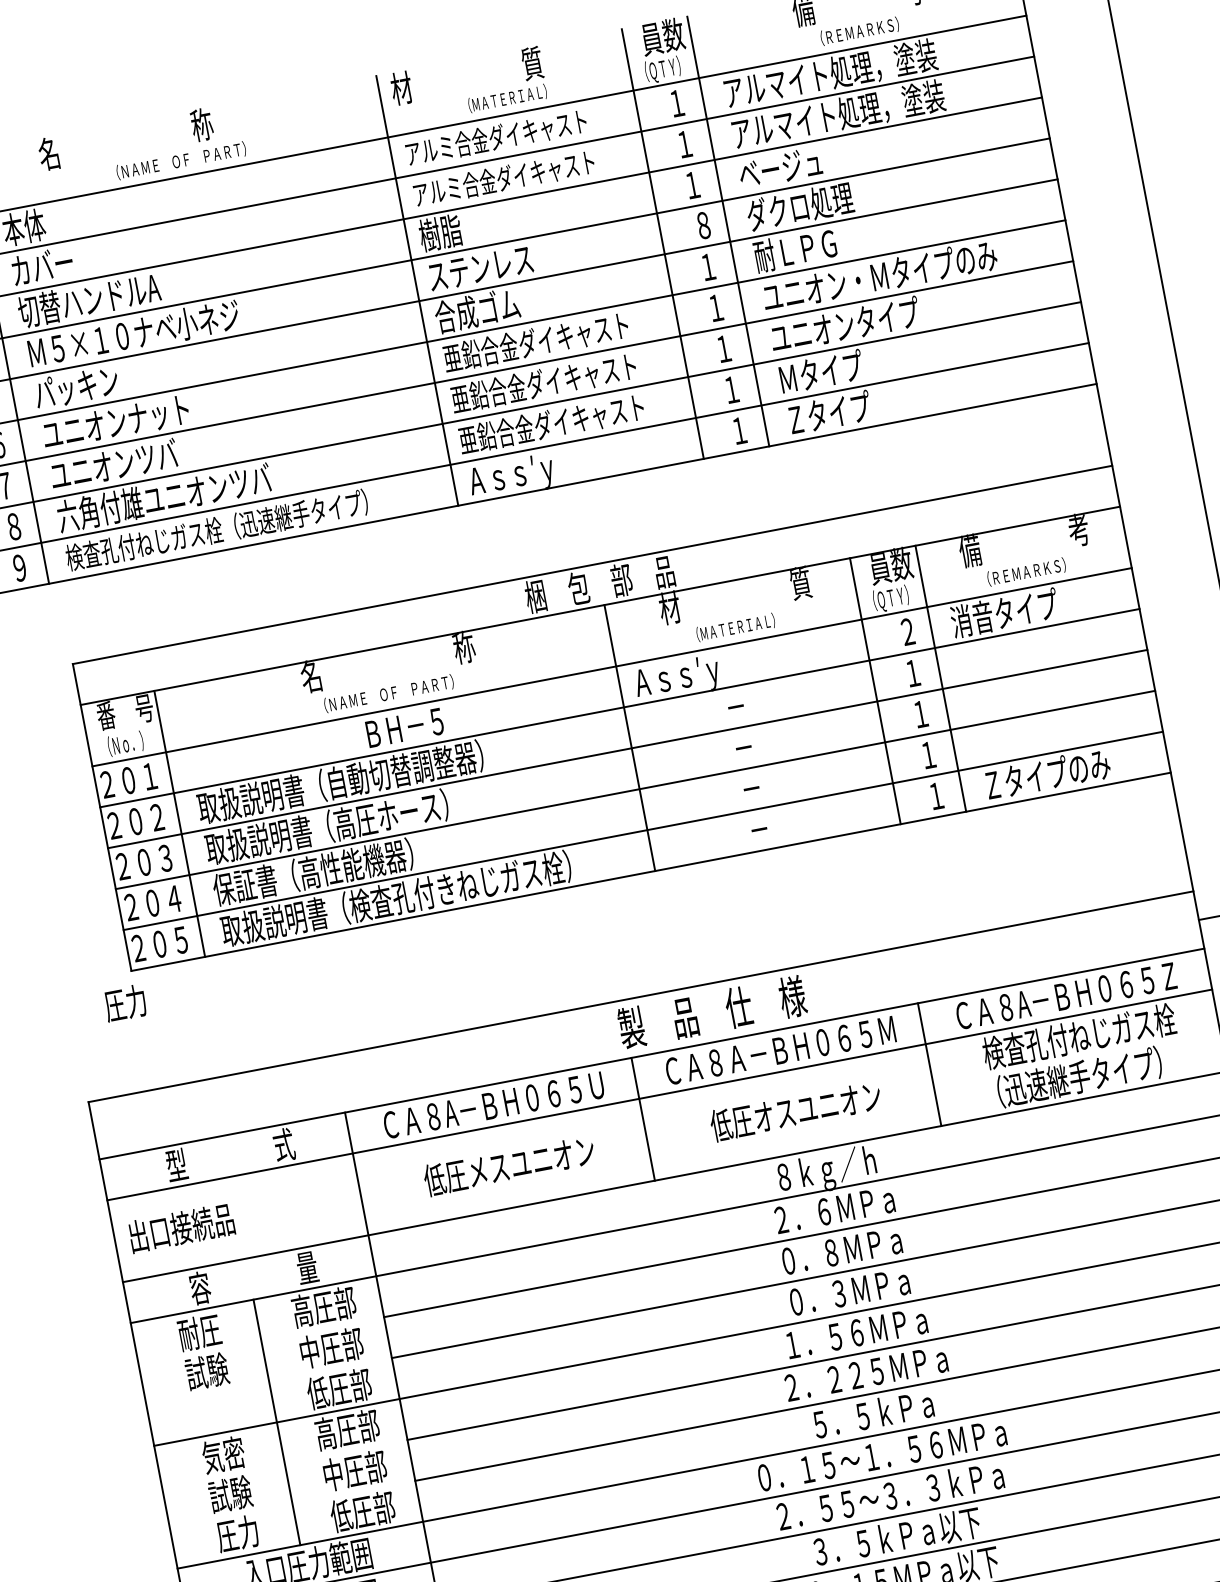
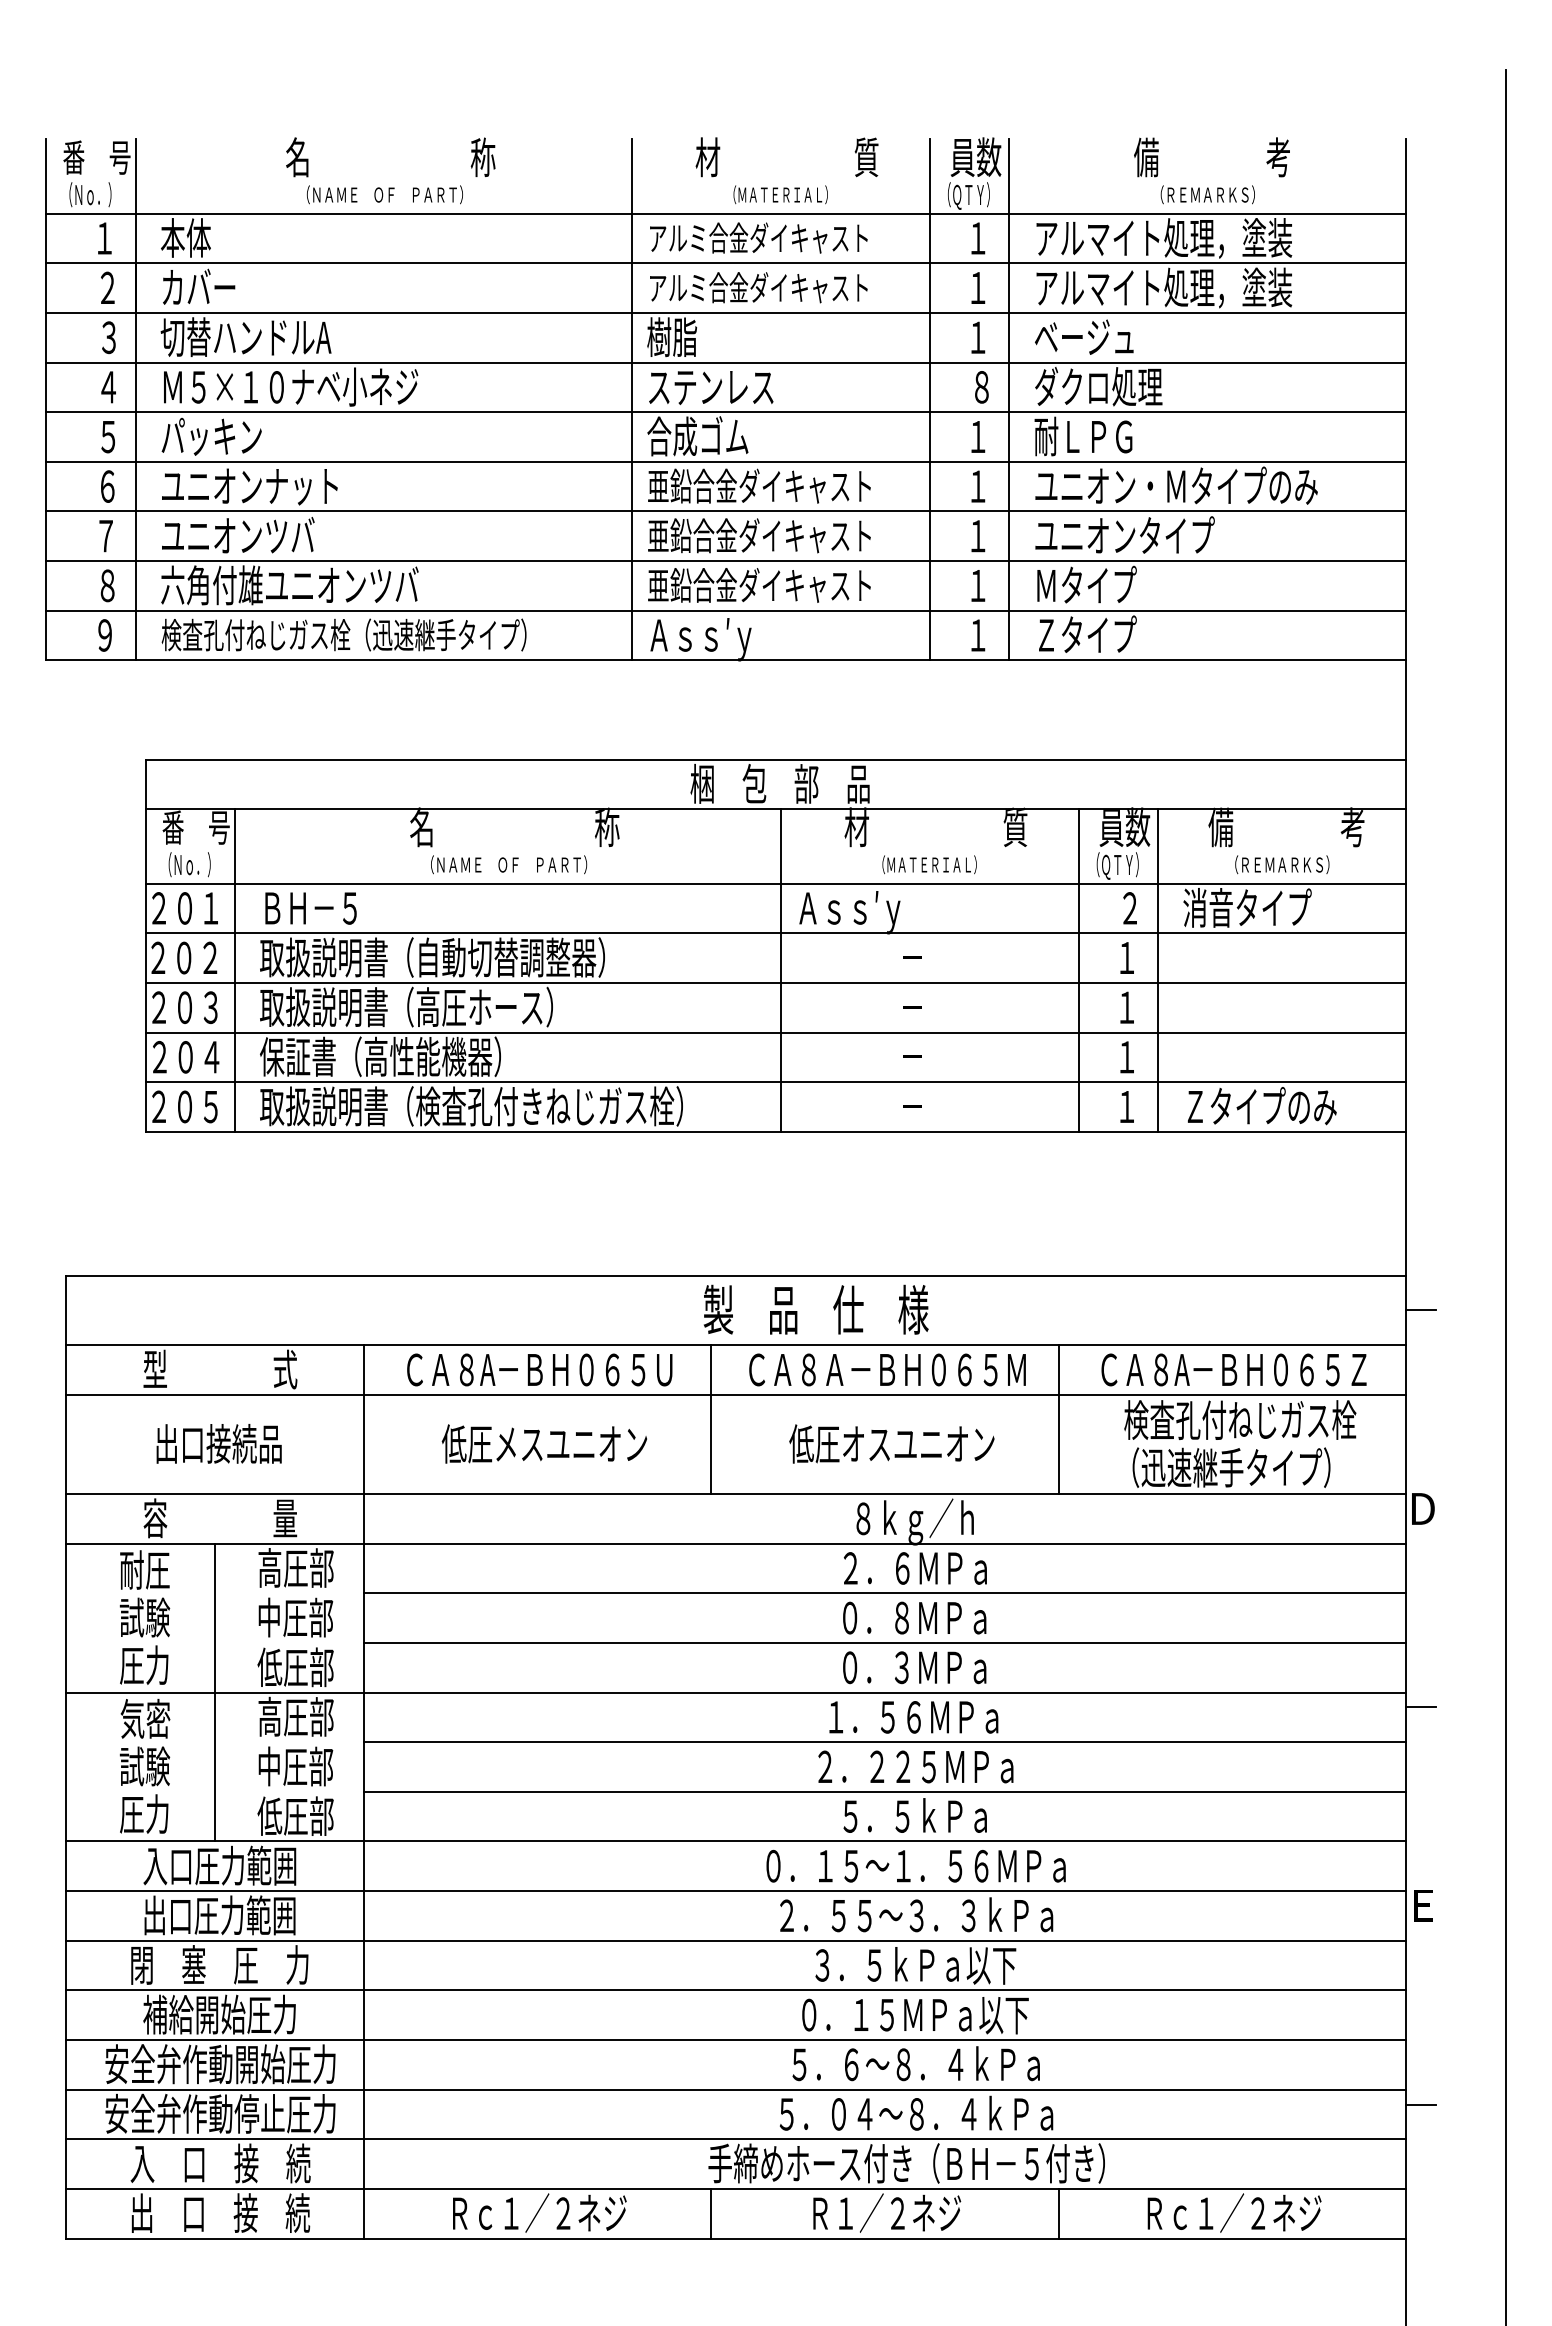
text: (466, 76) -> (786, 157), moved
text: (125, 139) -> (390, 157), moved
text: (404, 728) -> (310, 908), moved
text: (125, 1002) -> (144, 1664), moved
text: (181, 1227) -> (218, 1443), moved

